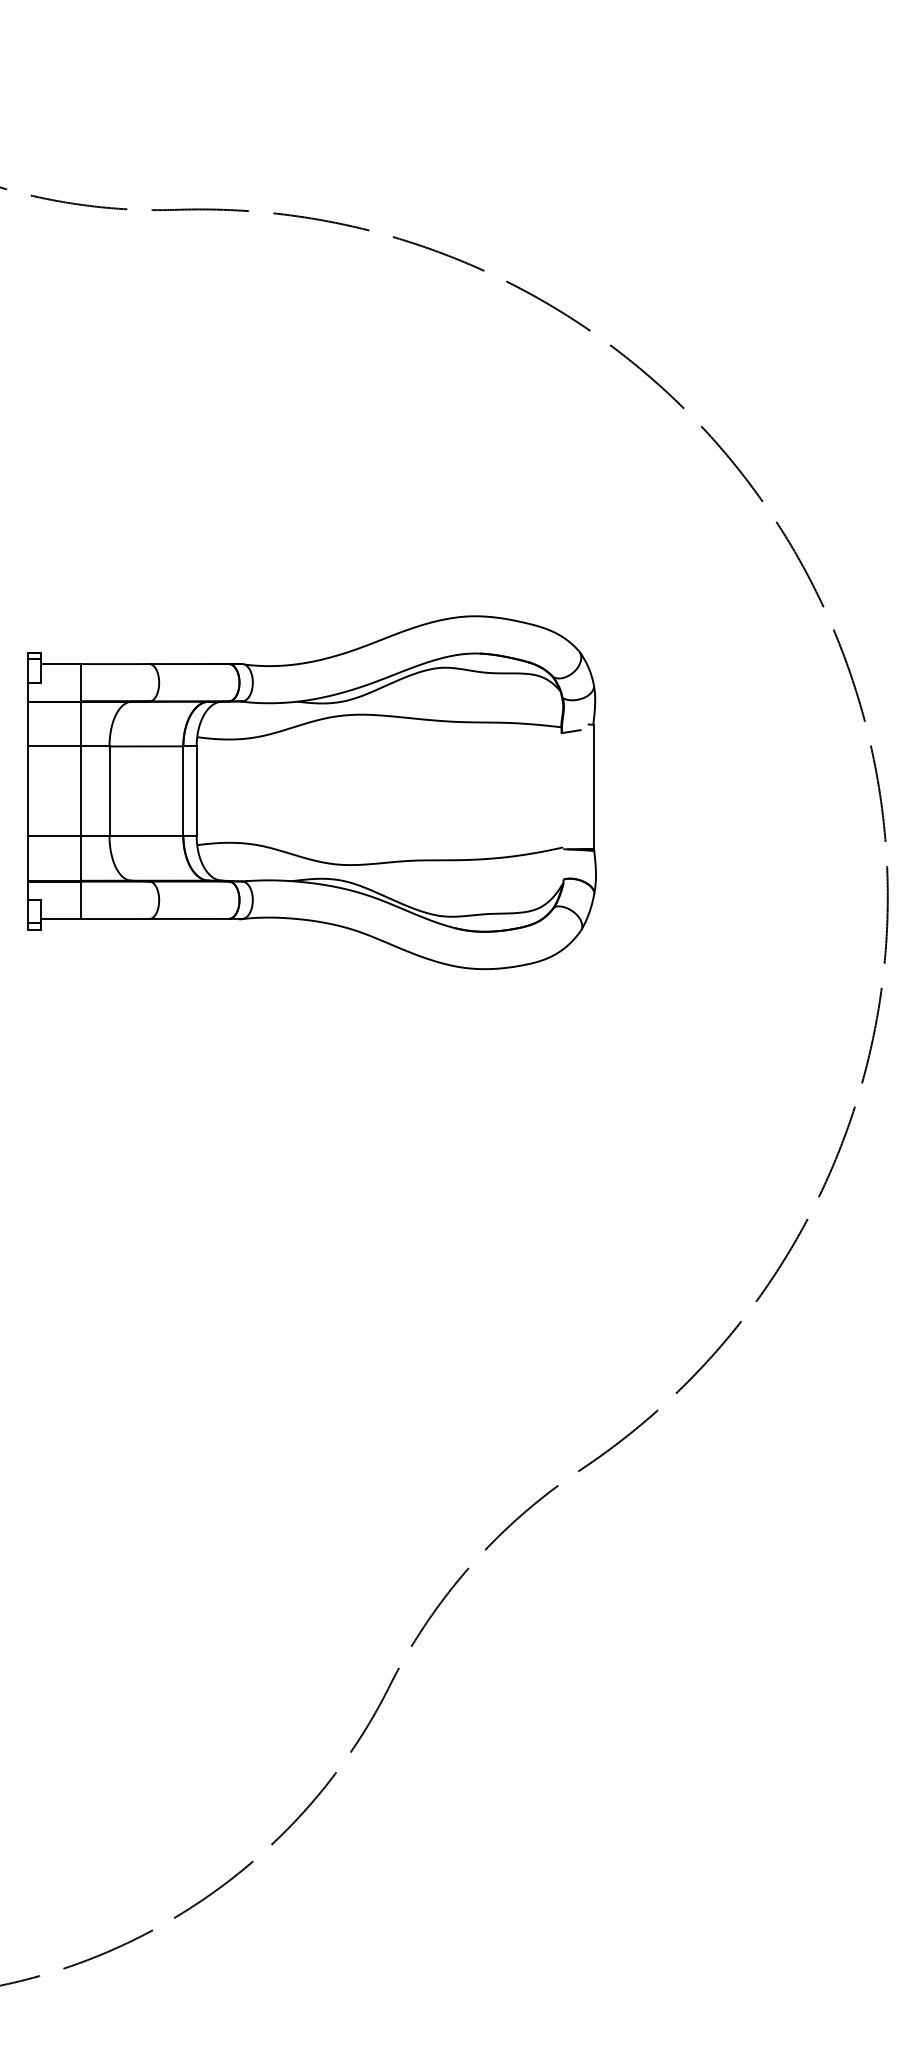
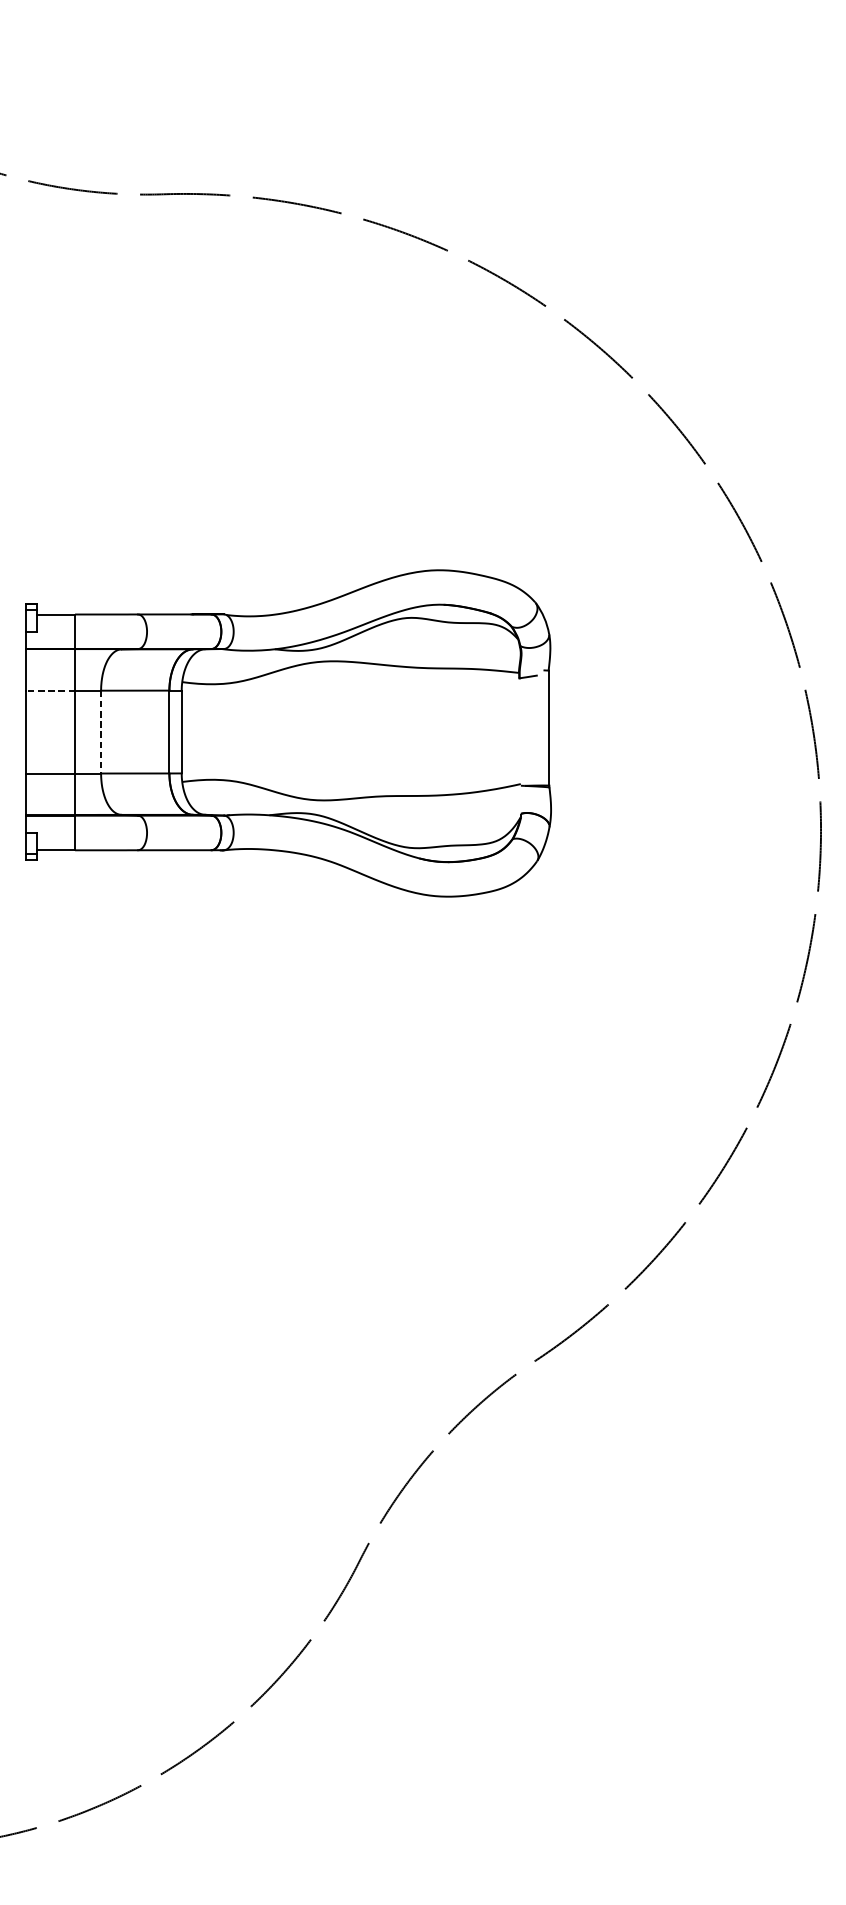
line: (54, 746) -> (50, 690), solid -> dashed
line: (109, 791) -> (101, 732), solid -> dashed

